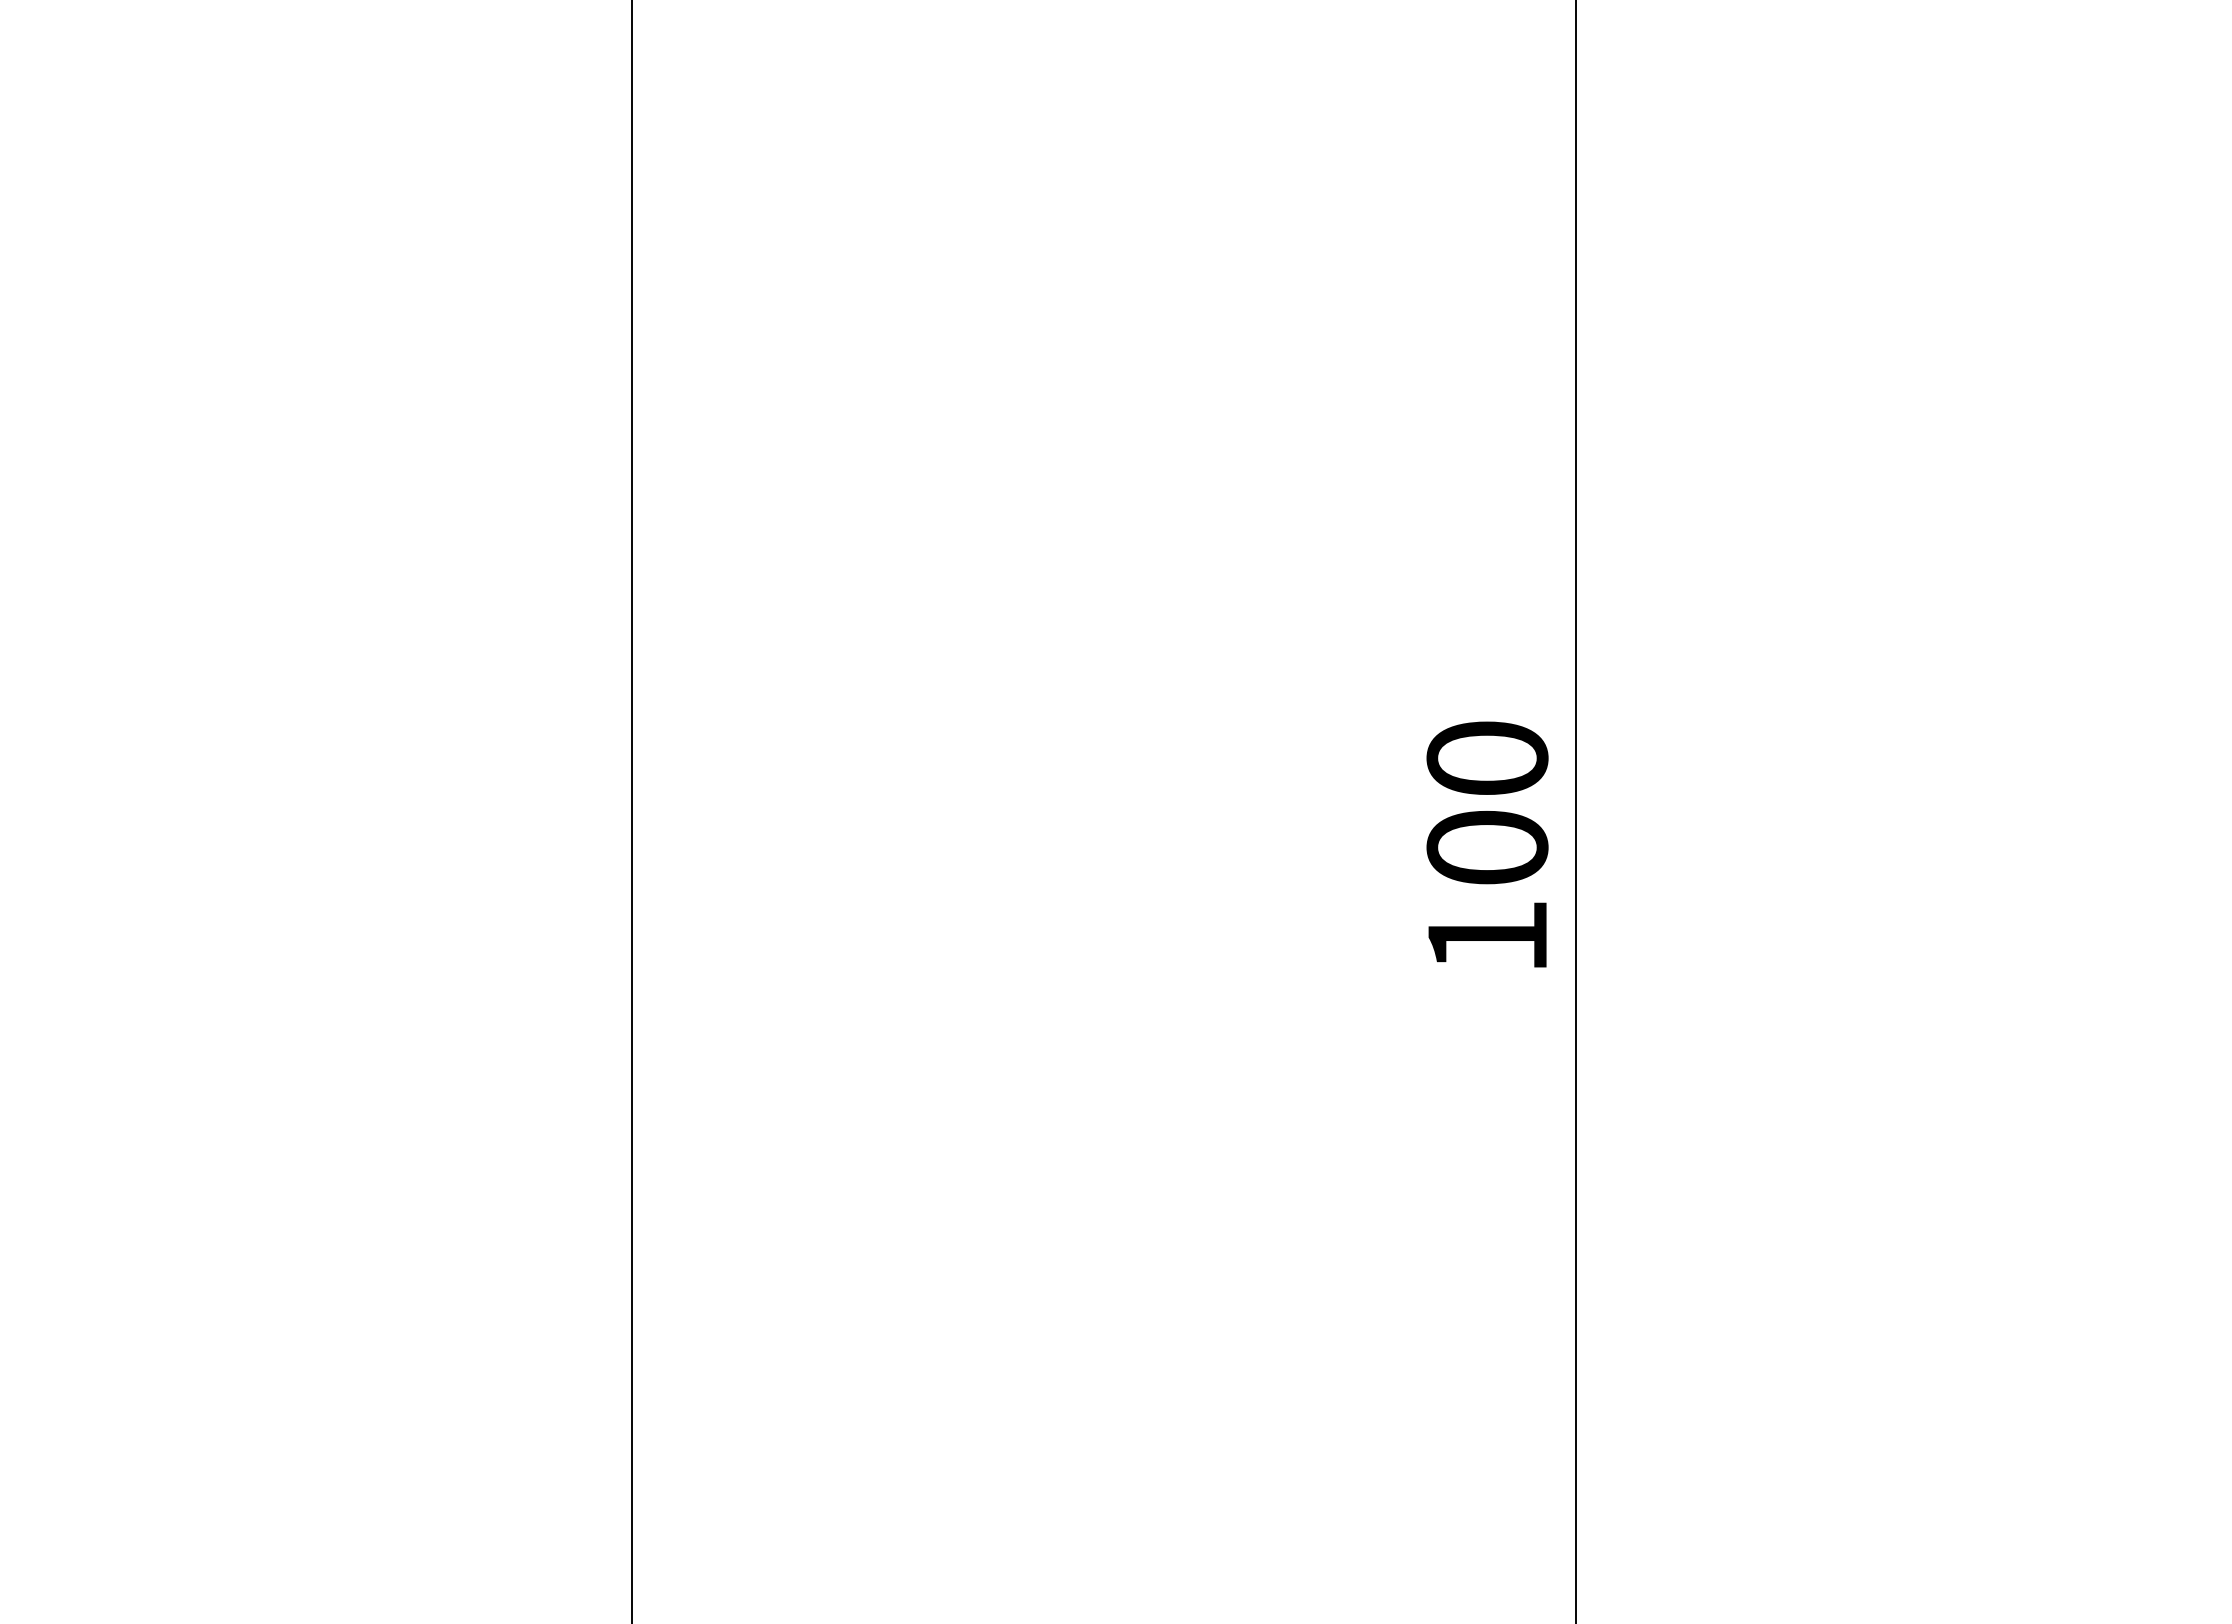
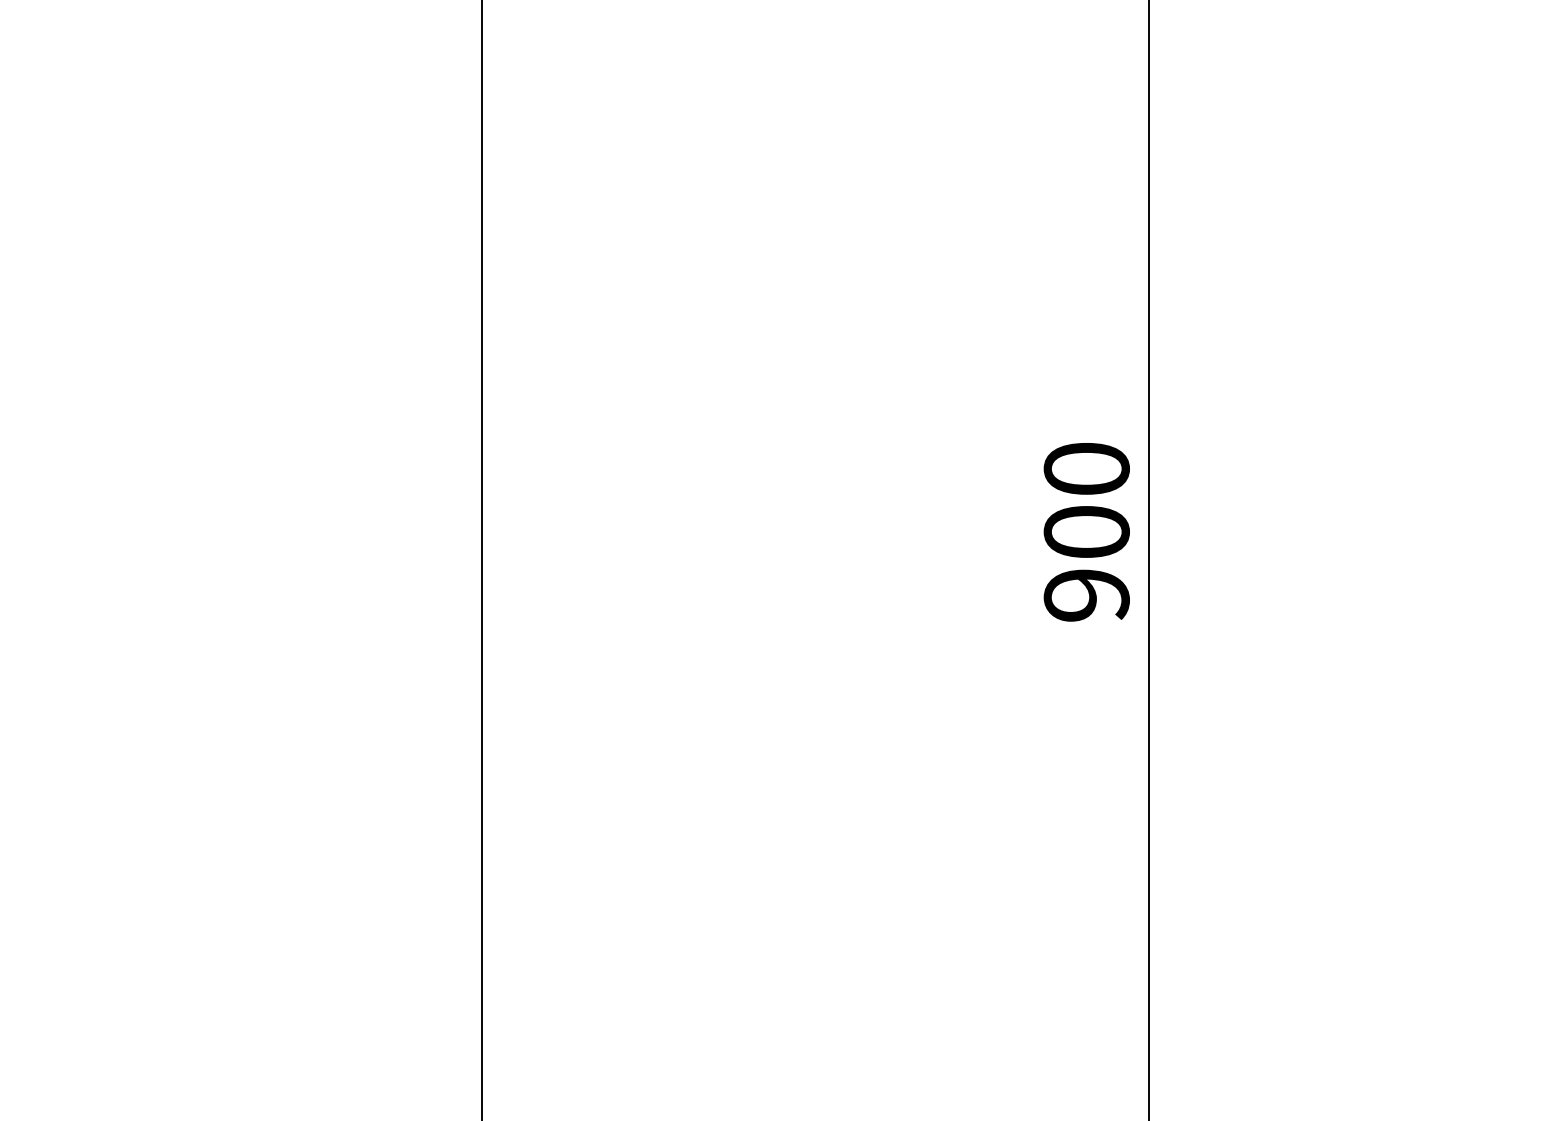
text: (1487, 937) -> (1086, 595), 100 -> 900

